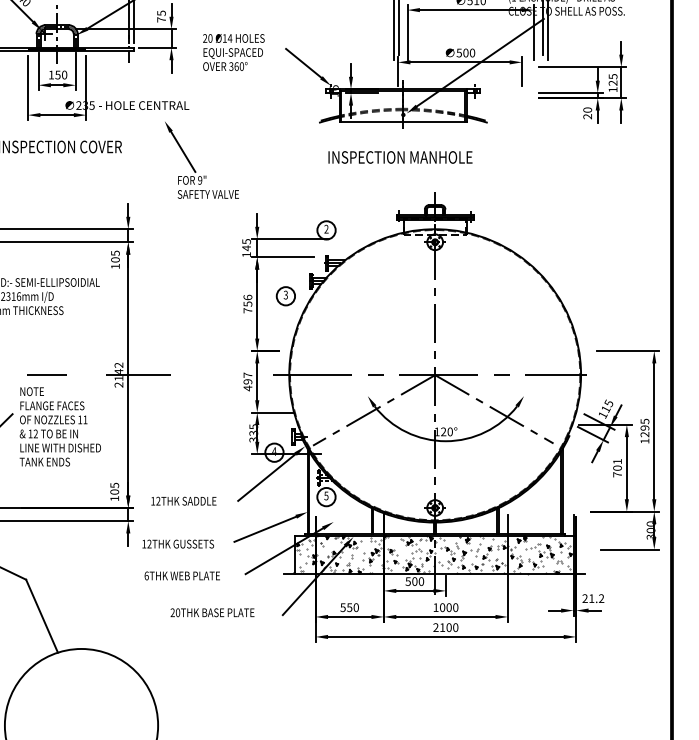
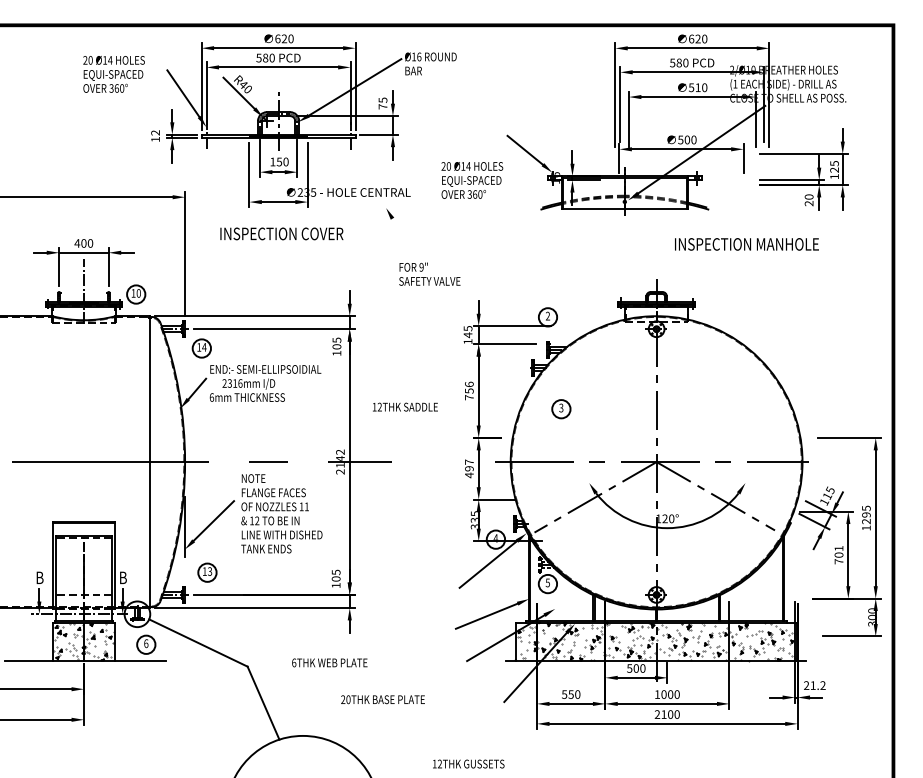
text: (234, 52) -> (472, 180), moved
line: (183, 151) -> (404, 238), removed
text: (400, 157) -> (746, 244), moved
part: (286, 296) -> (561, 409), moved
text: (184, 500) -> (405, 406), moved
text: (178, 543) -> (468, 763), moved
text: (182, 575) -> (329, 662), moved
text: (212, 612) -> (382, 699), moved

